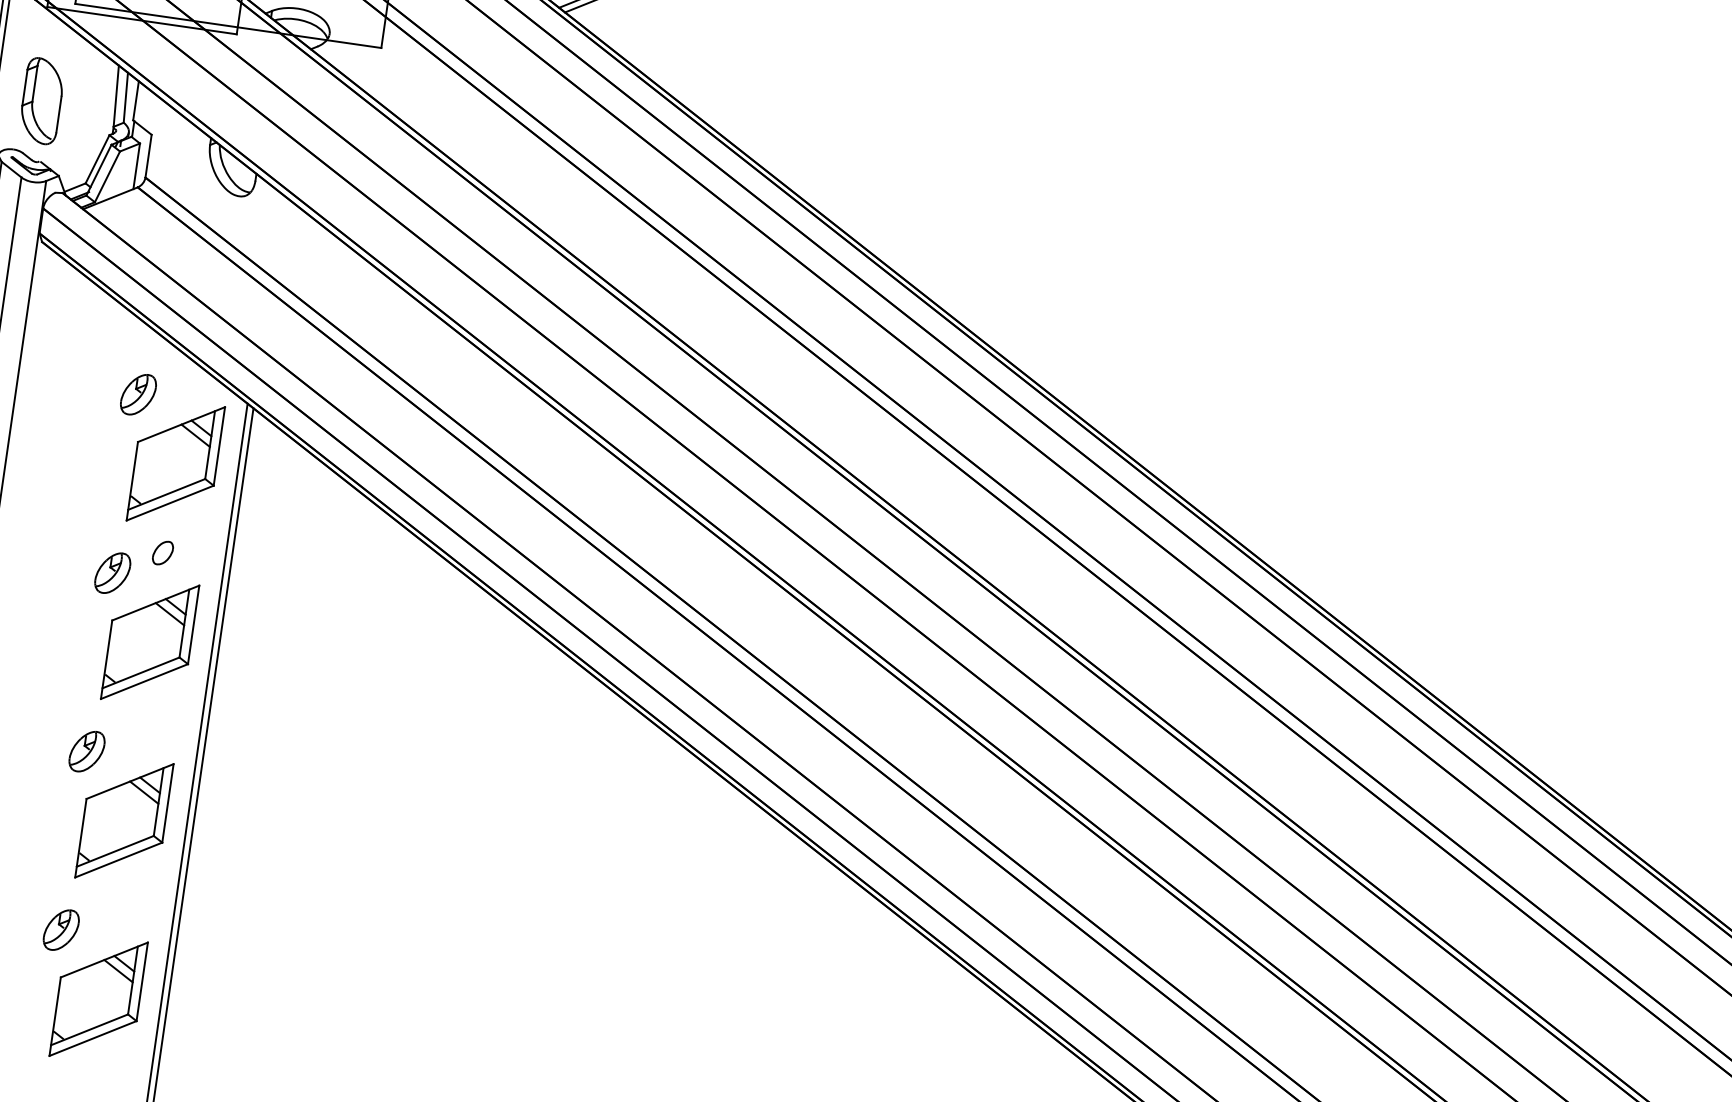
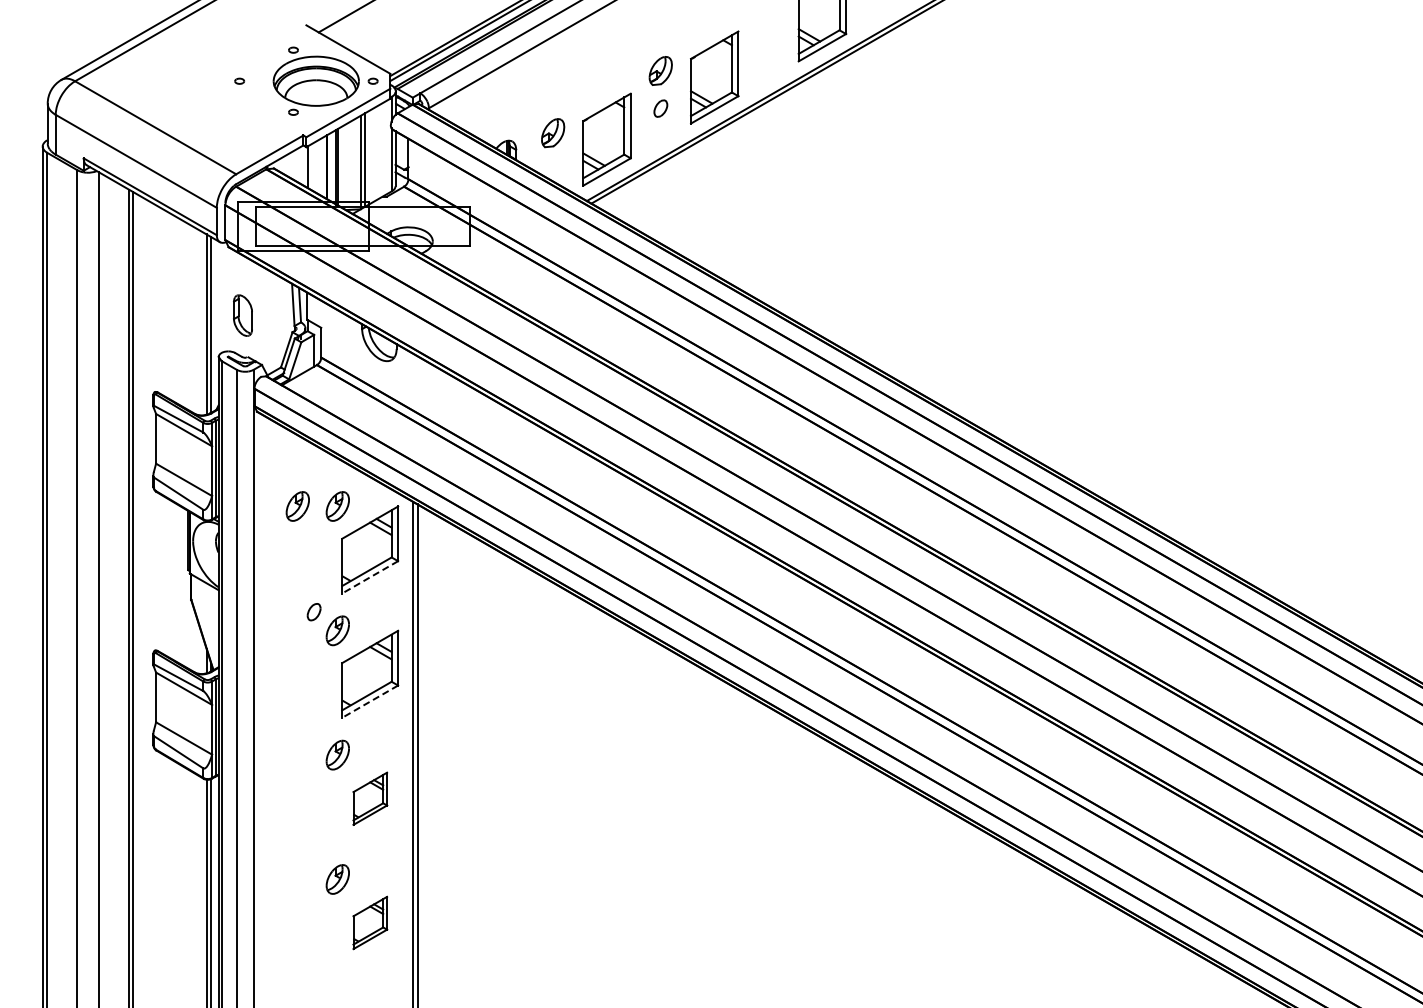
part: (41, 100) -> (242, 315), size x0.7
part: (80, 386) -> (297, 506), added
line: (169, 503) -> (369, 577), solid -> dashed
part: (161, 553) -> (313, 612), moved
line: (143, 681) -> (369, 701), solid -> dashed
part: (124, 820) -> (370, 798), size x0.6
part: (99, 998) -> (370, 922), size x0.6

